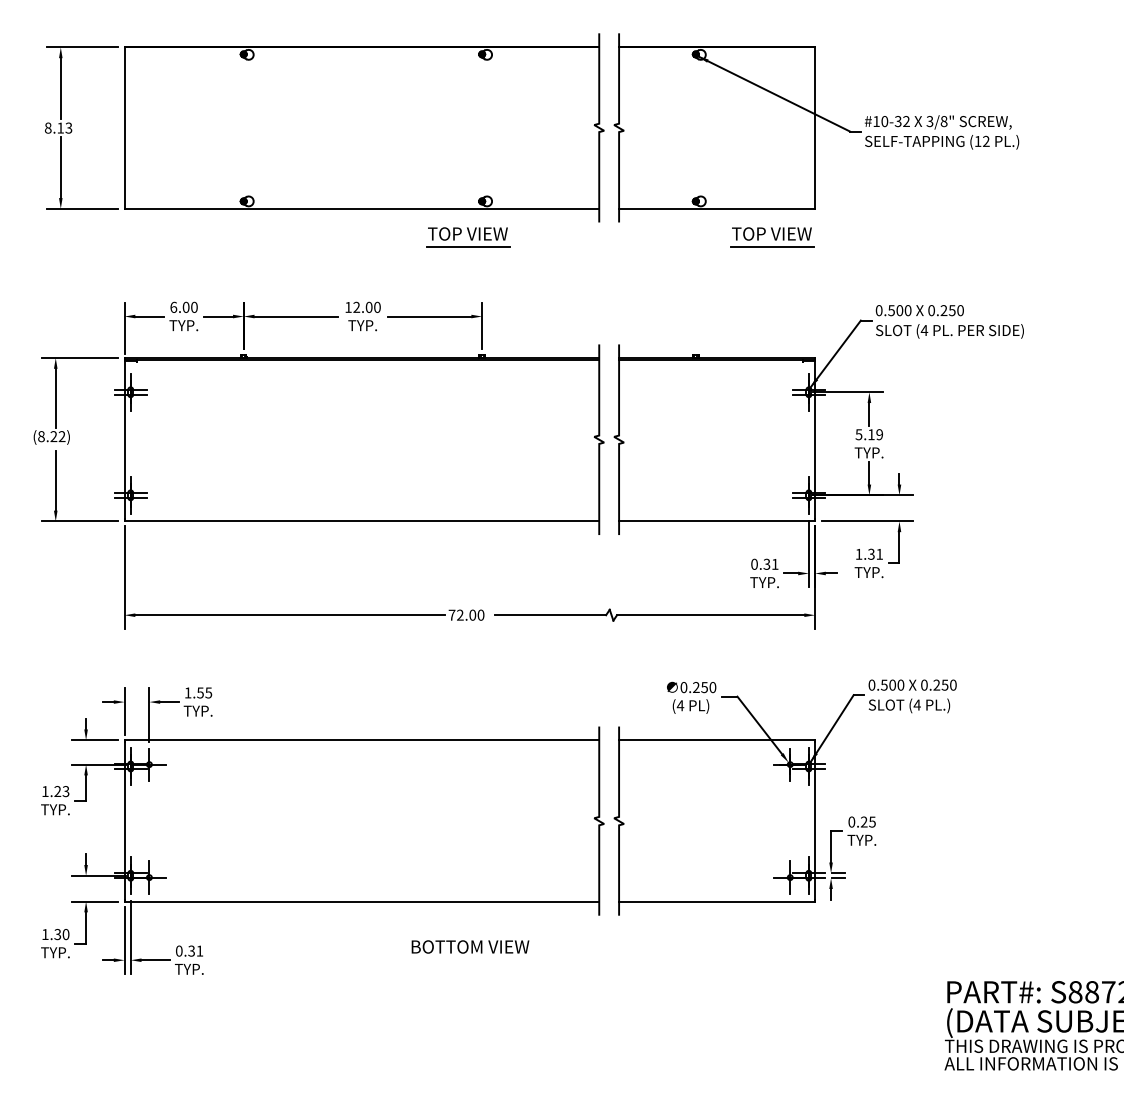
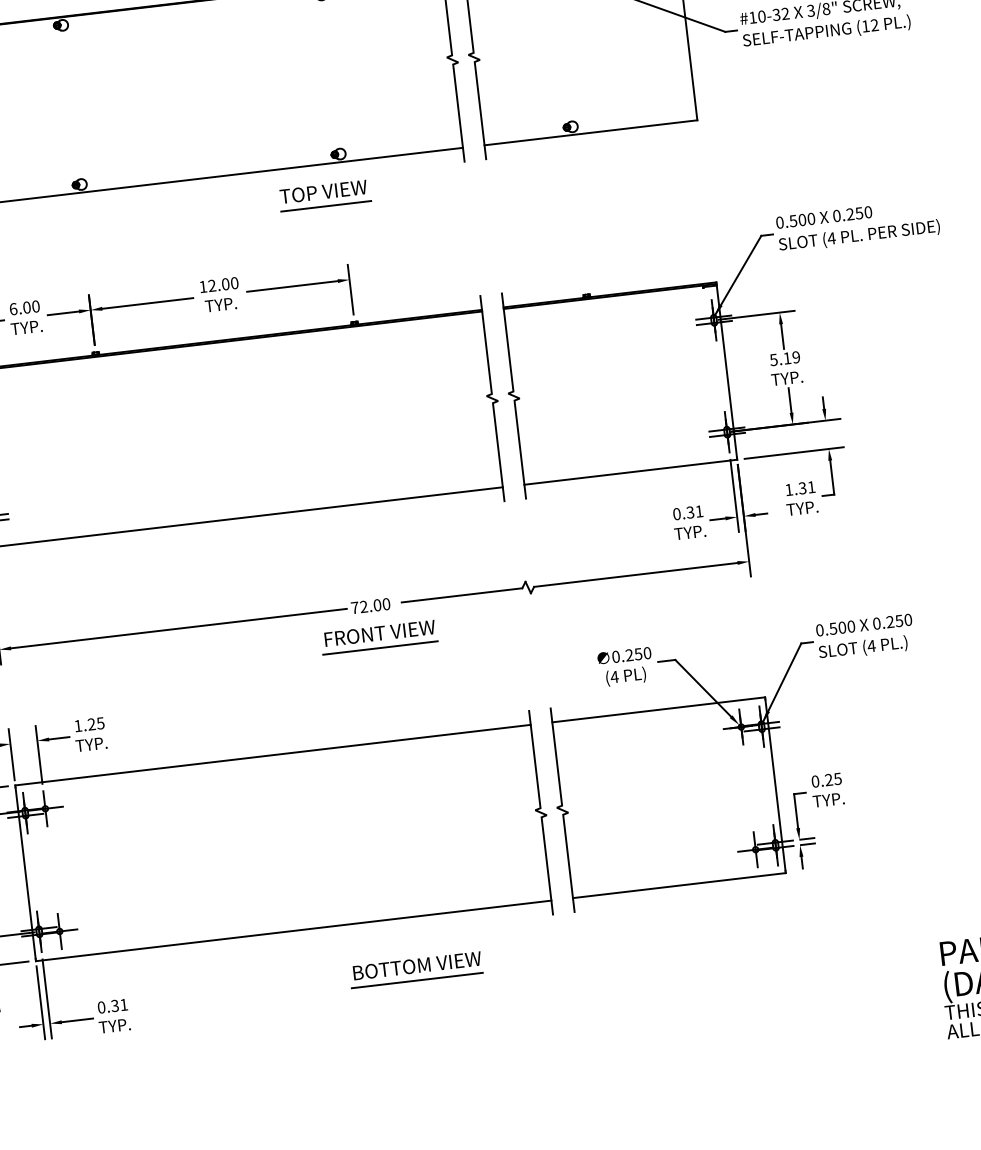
part: (772, 237) -> (654, 156), removed
part: (470, 644) -> (378, 637), added
text: (200, 692) -> (91, 723), 1.55 -> 1.25
line: (468, 960) -> (416, 980), added

